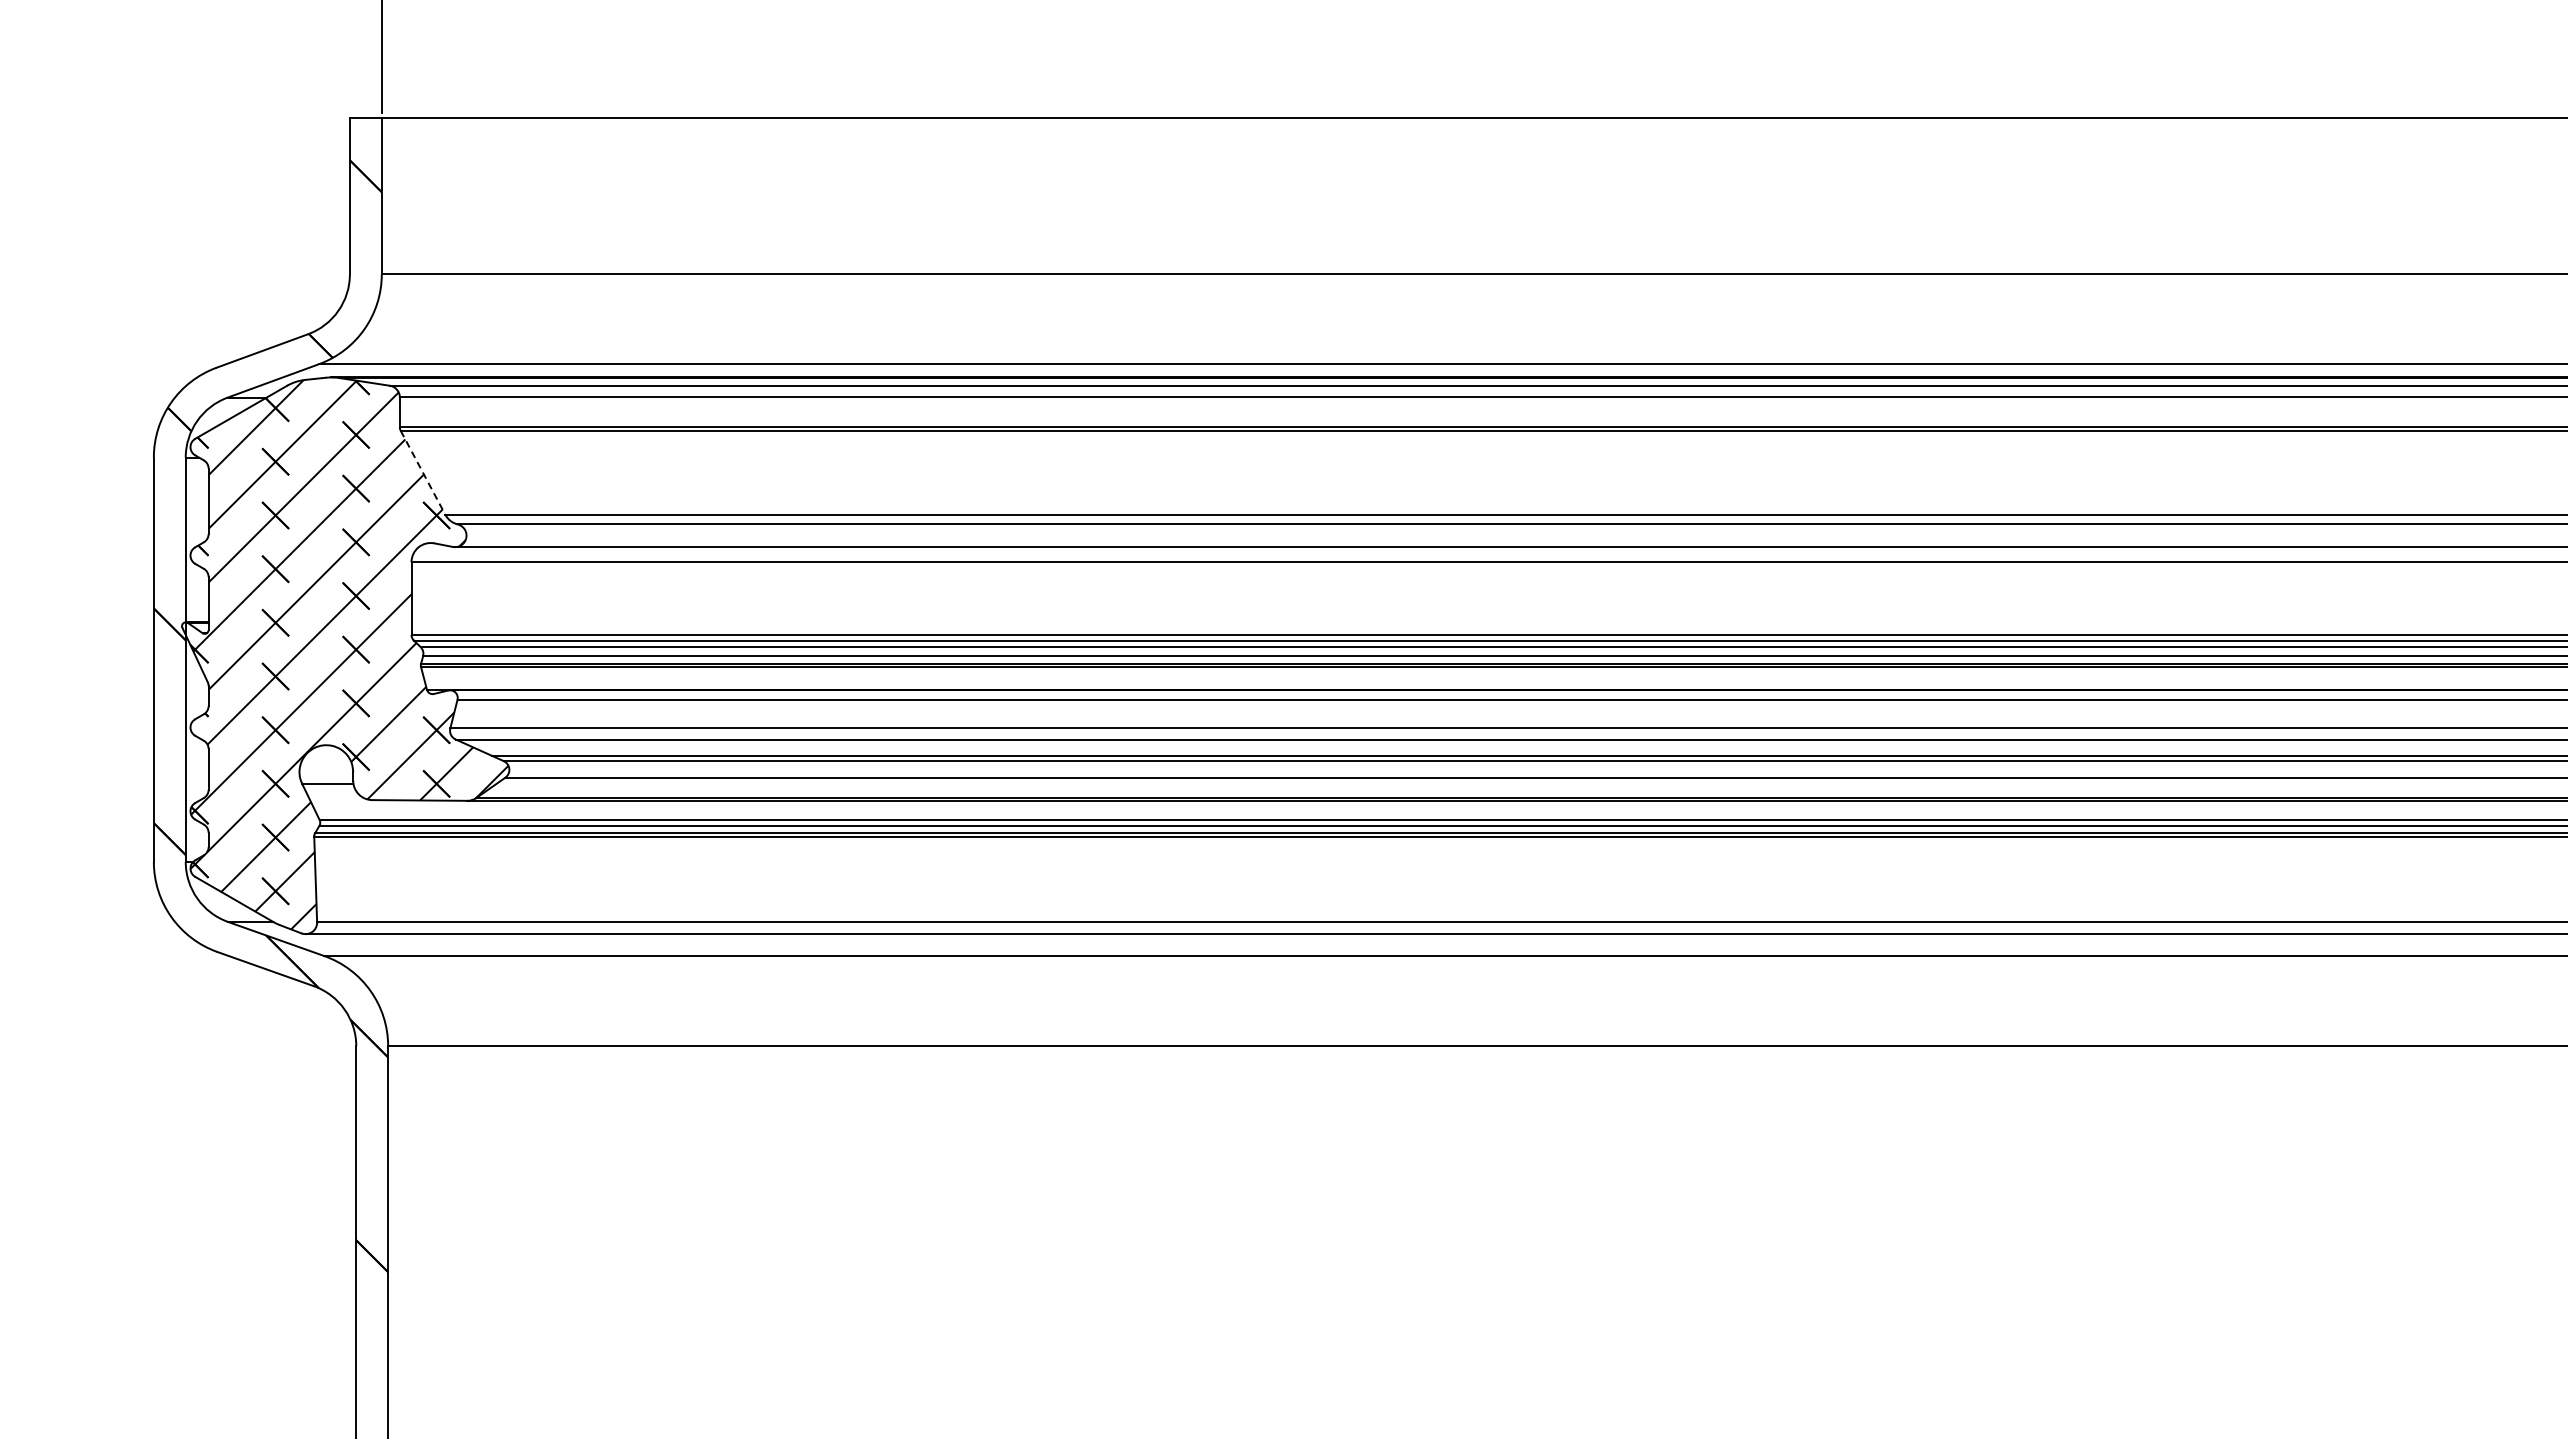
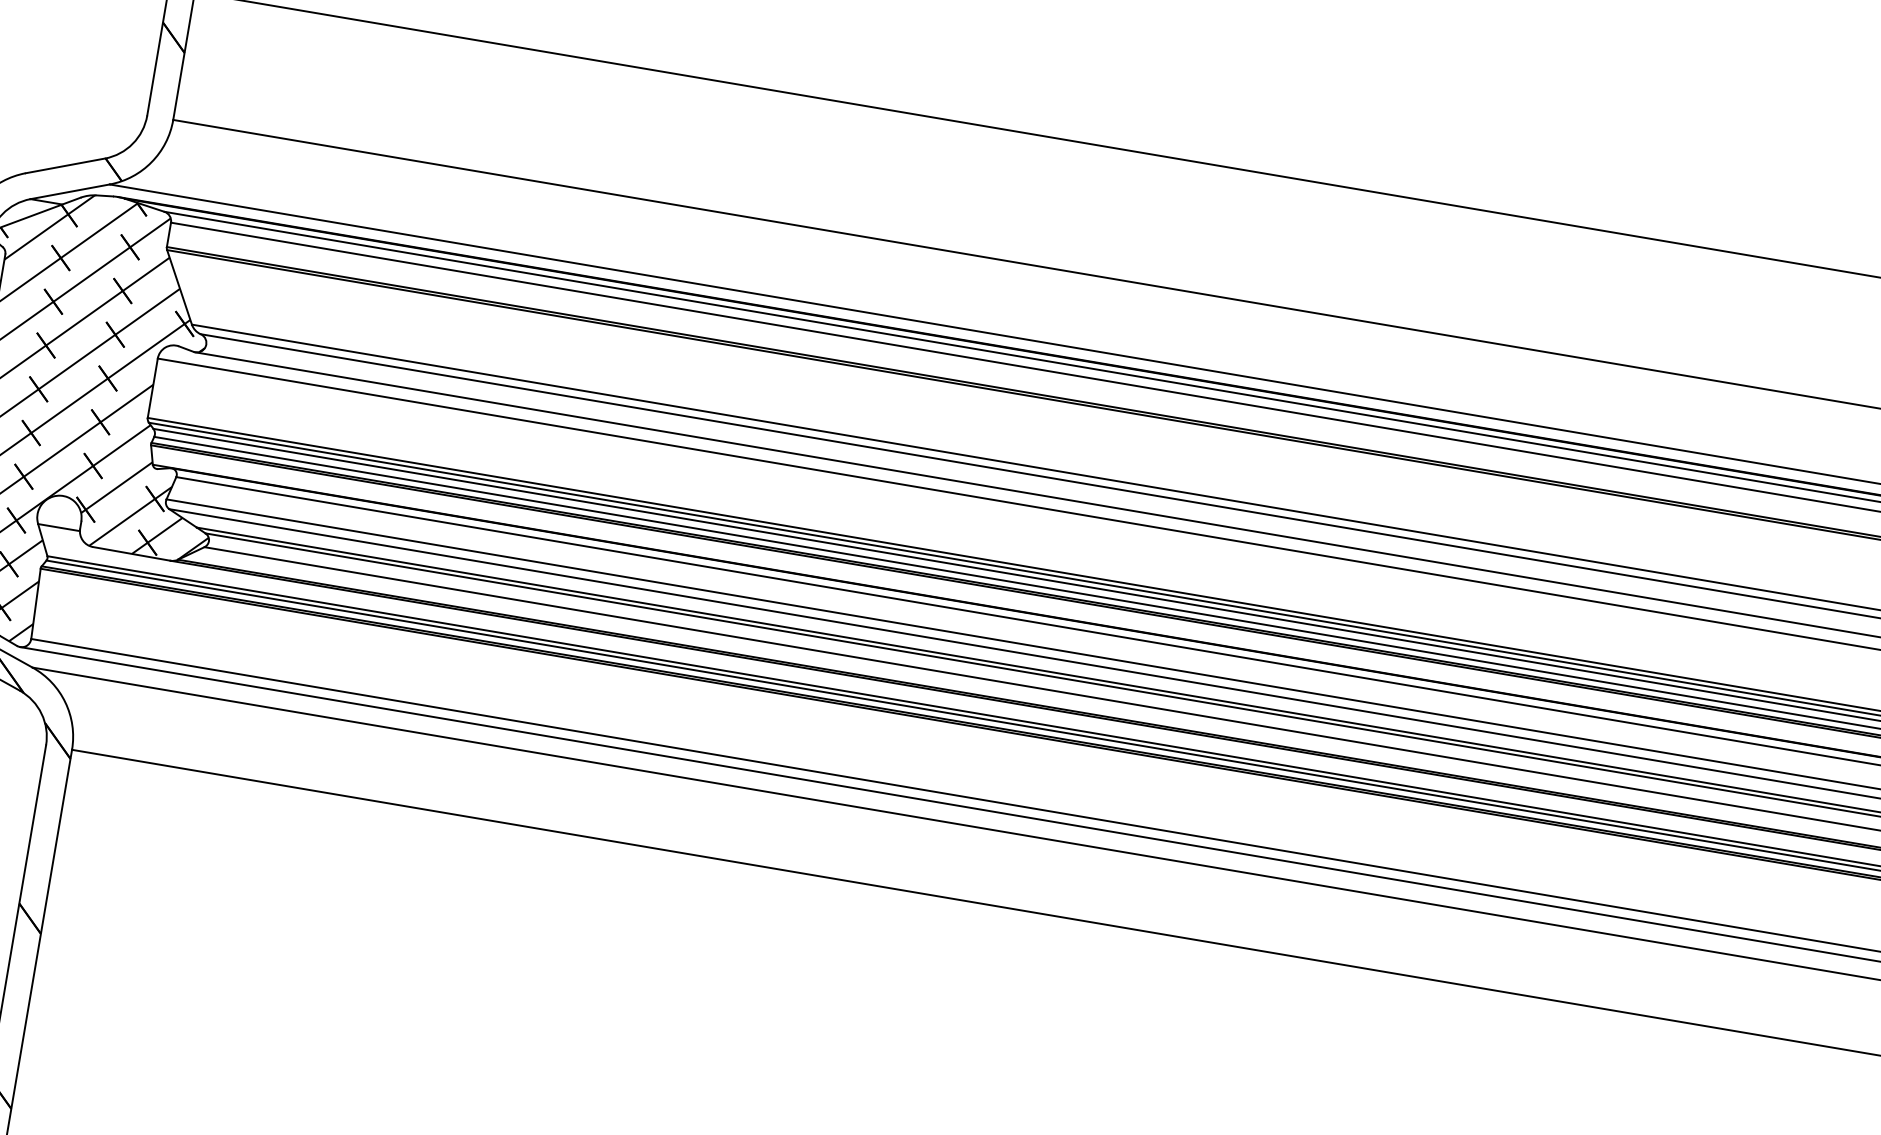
line: (423, 472) -> (179, 287), dashed -> solid

